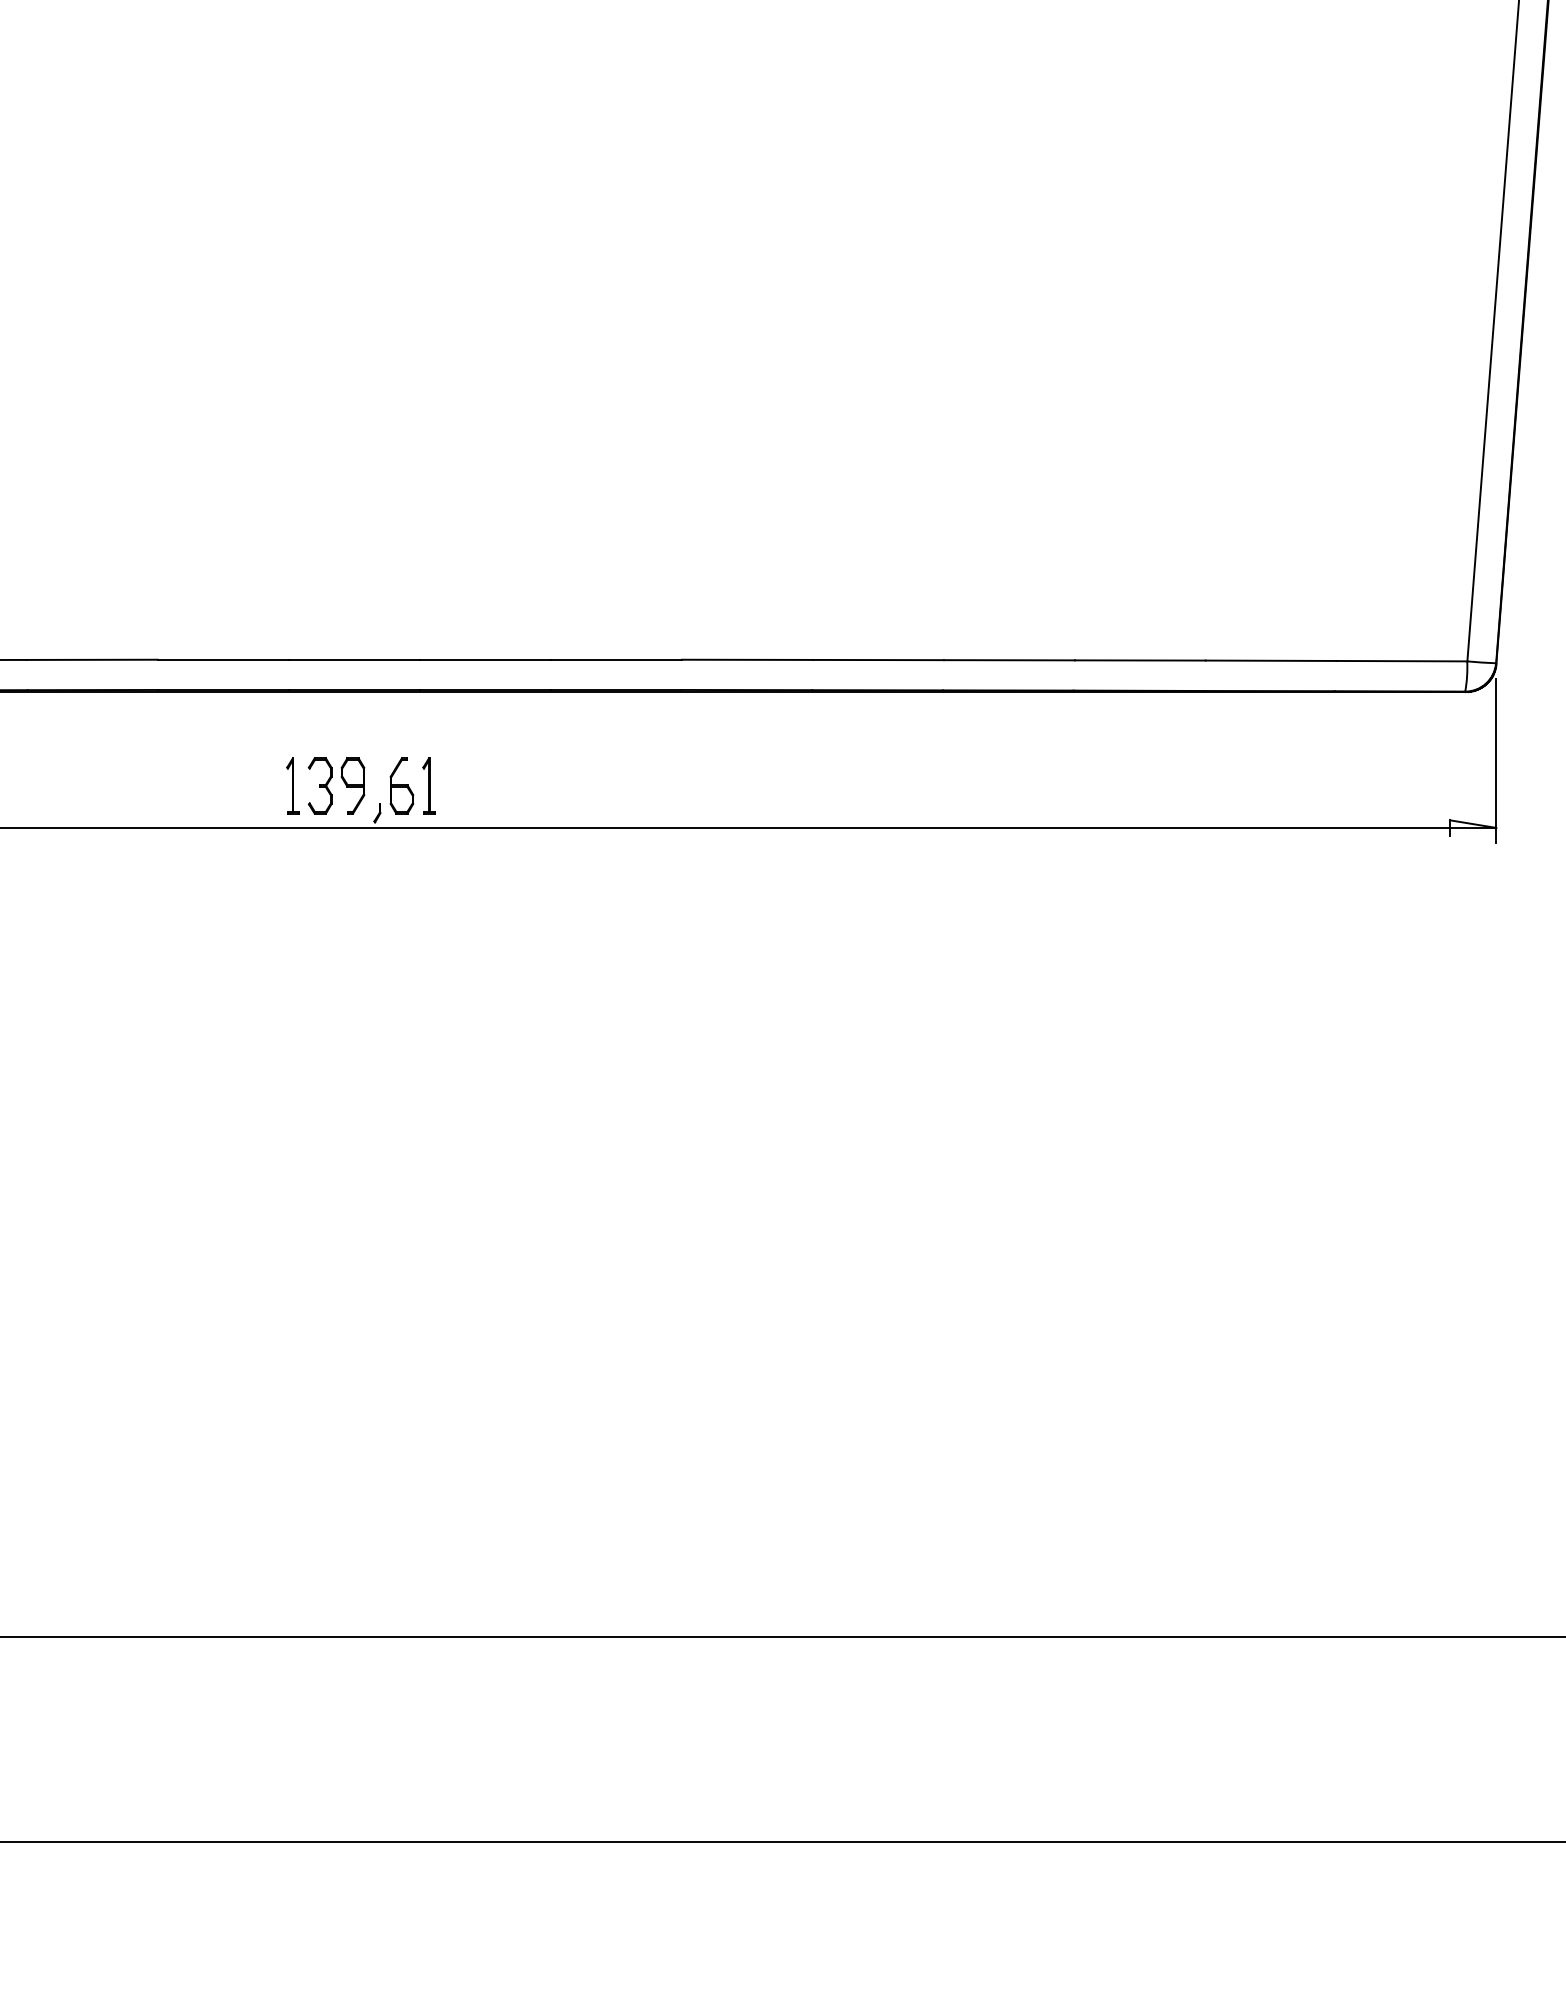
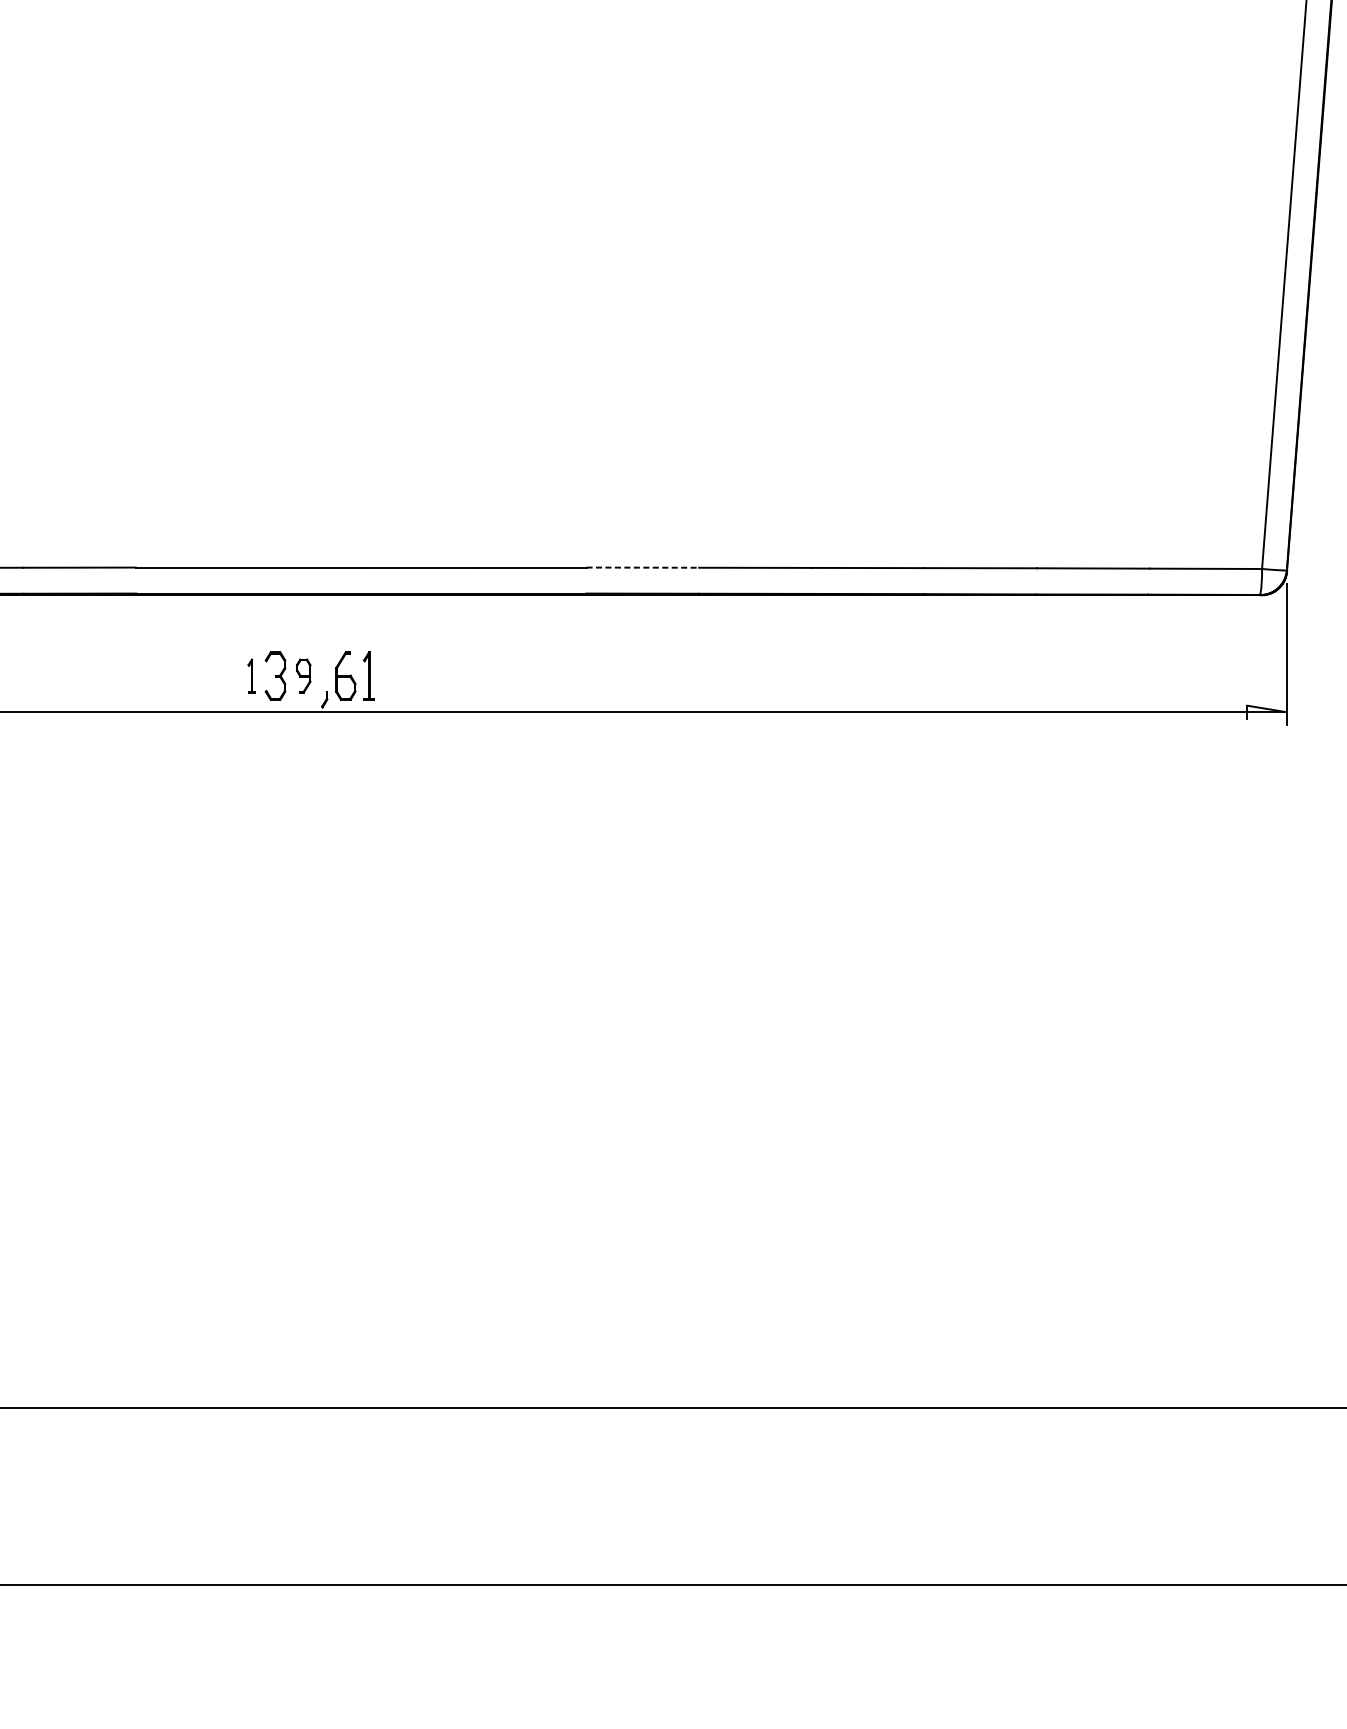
line: (747, 659) -> (642, 567), solid -> dashed
part: (292, 785) -> (251, 675), size x0.7
part: (352, 785) -> (303, 675), size x0.7

